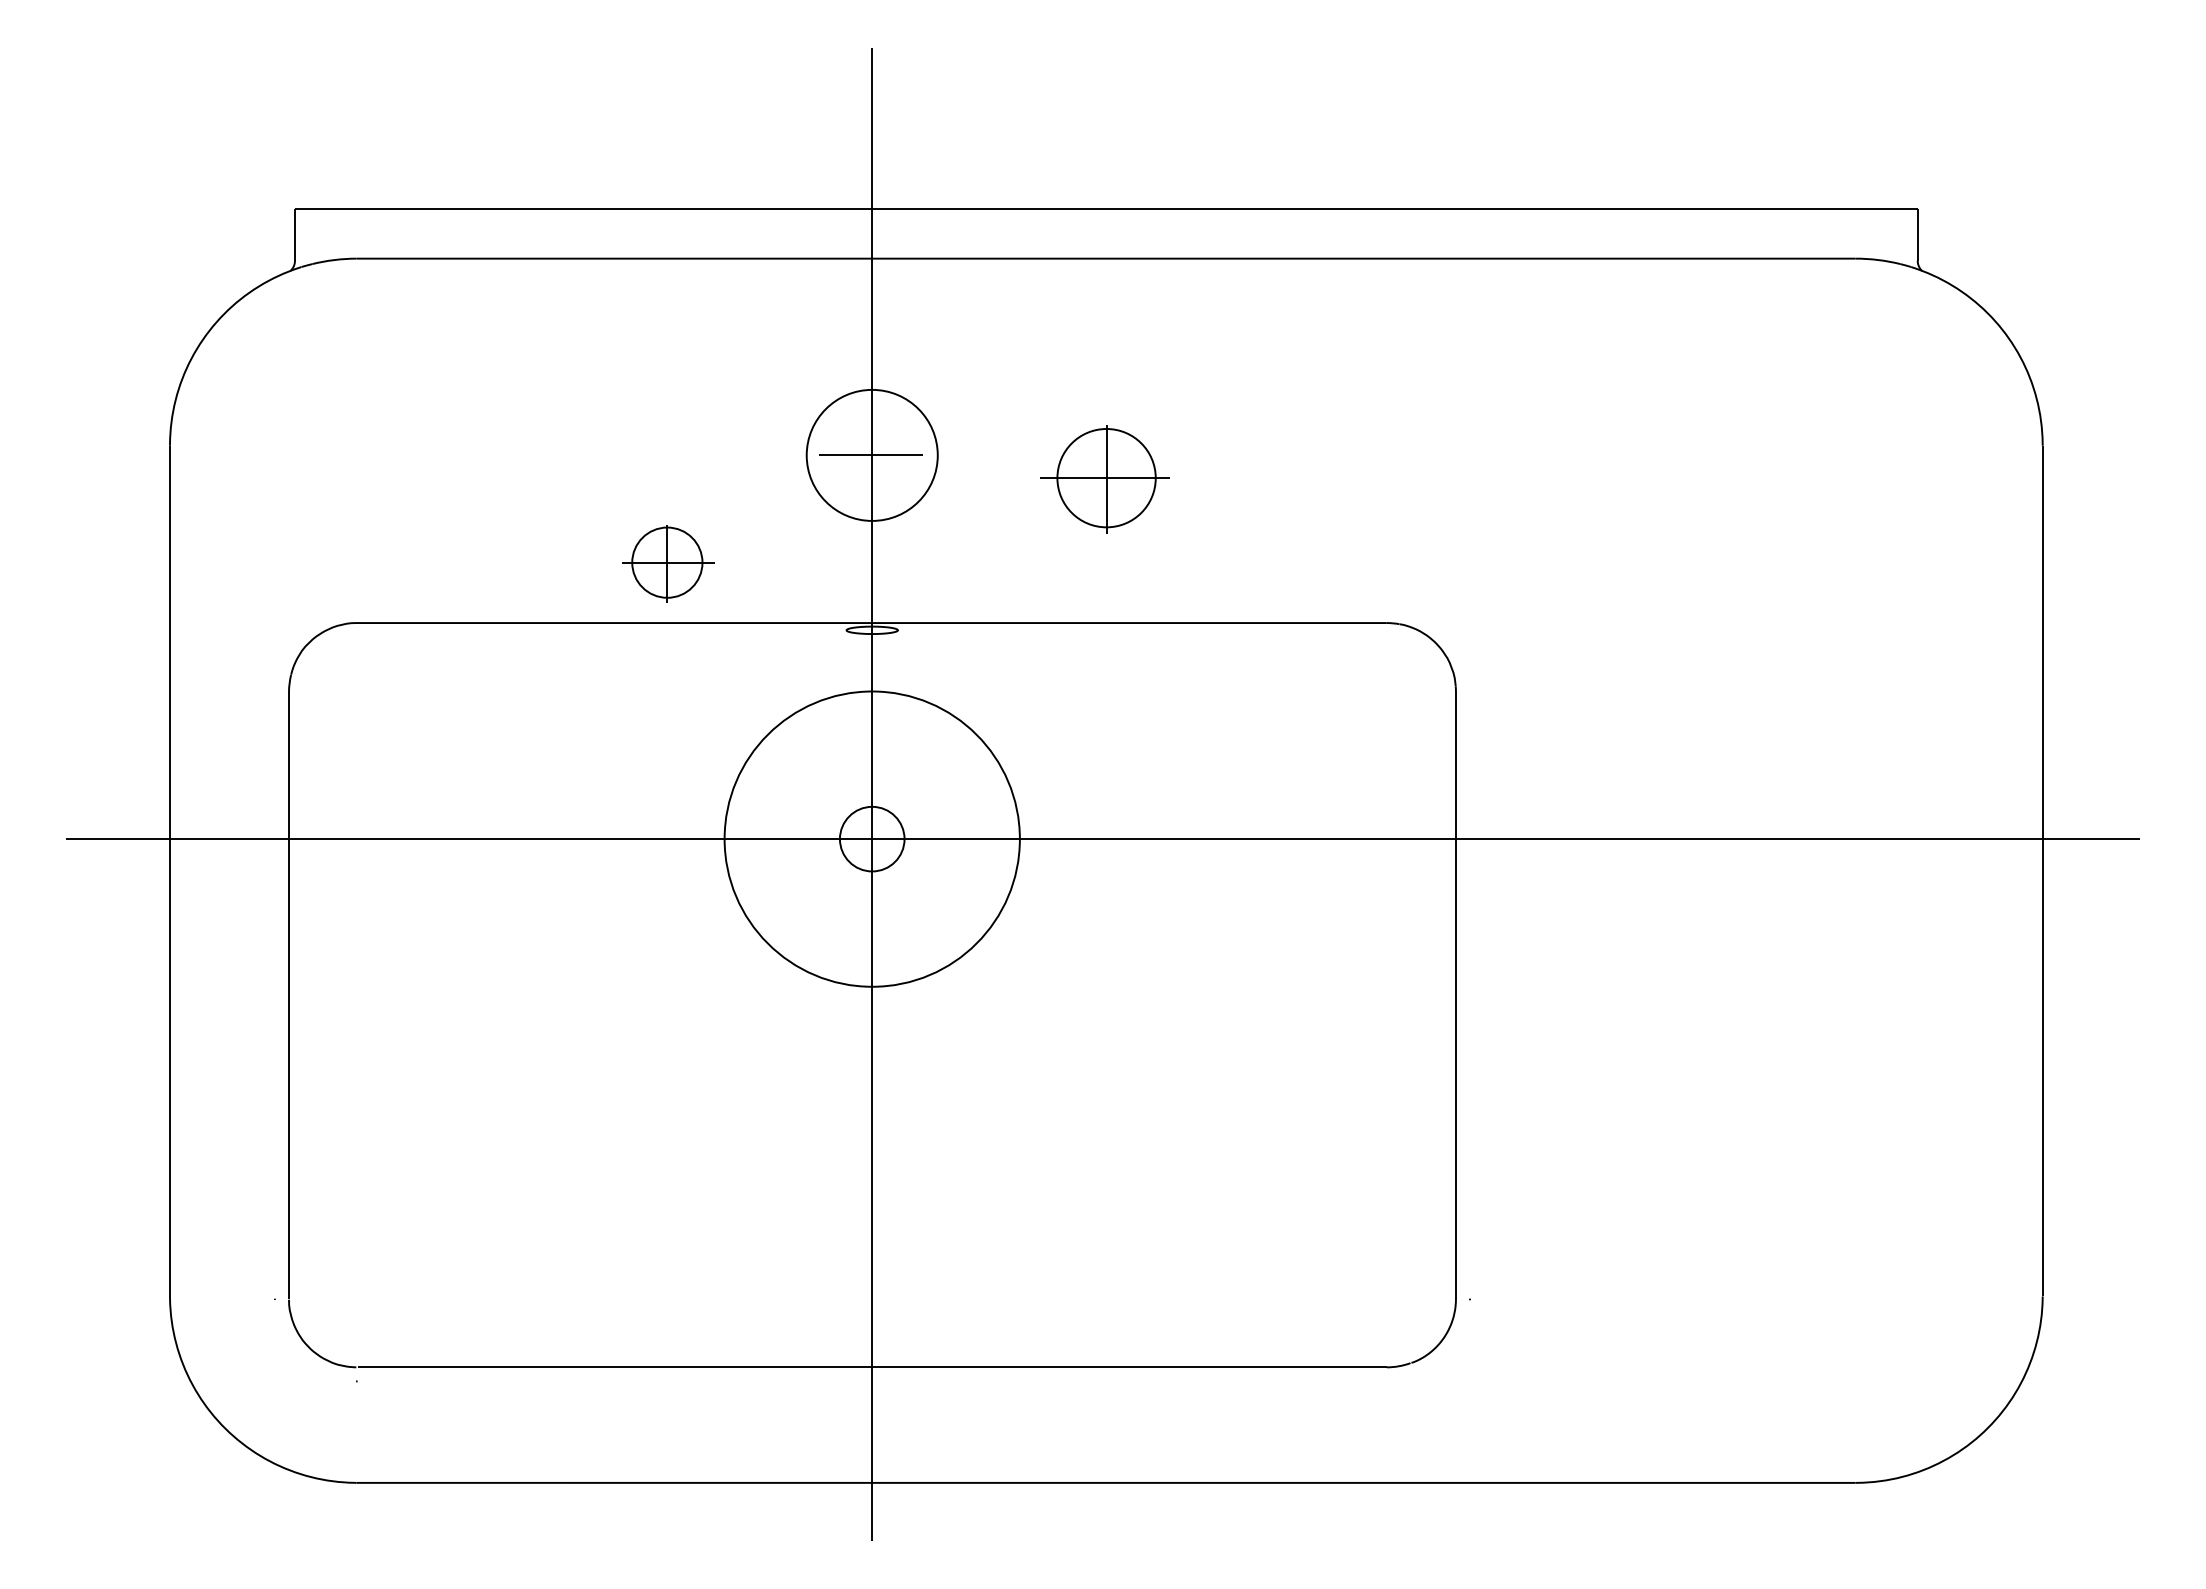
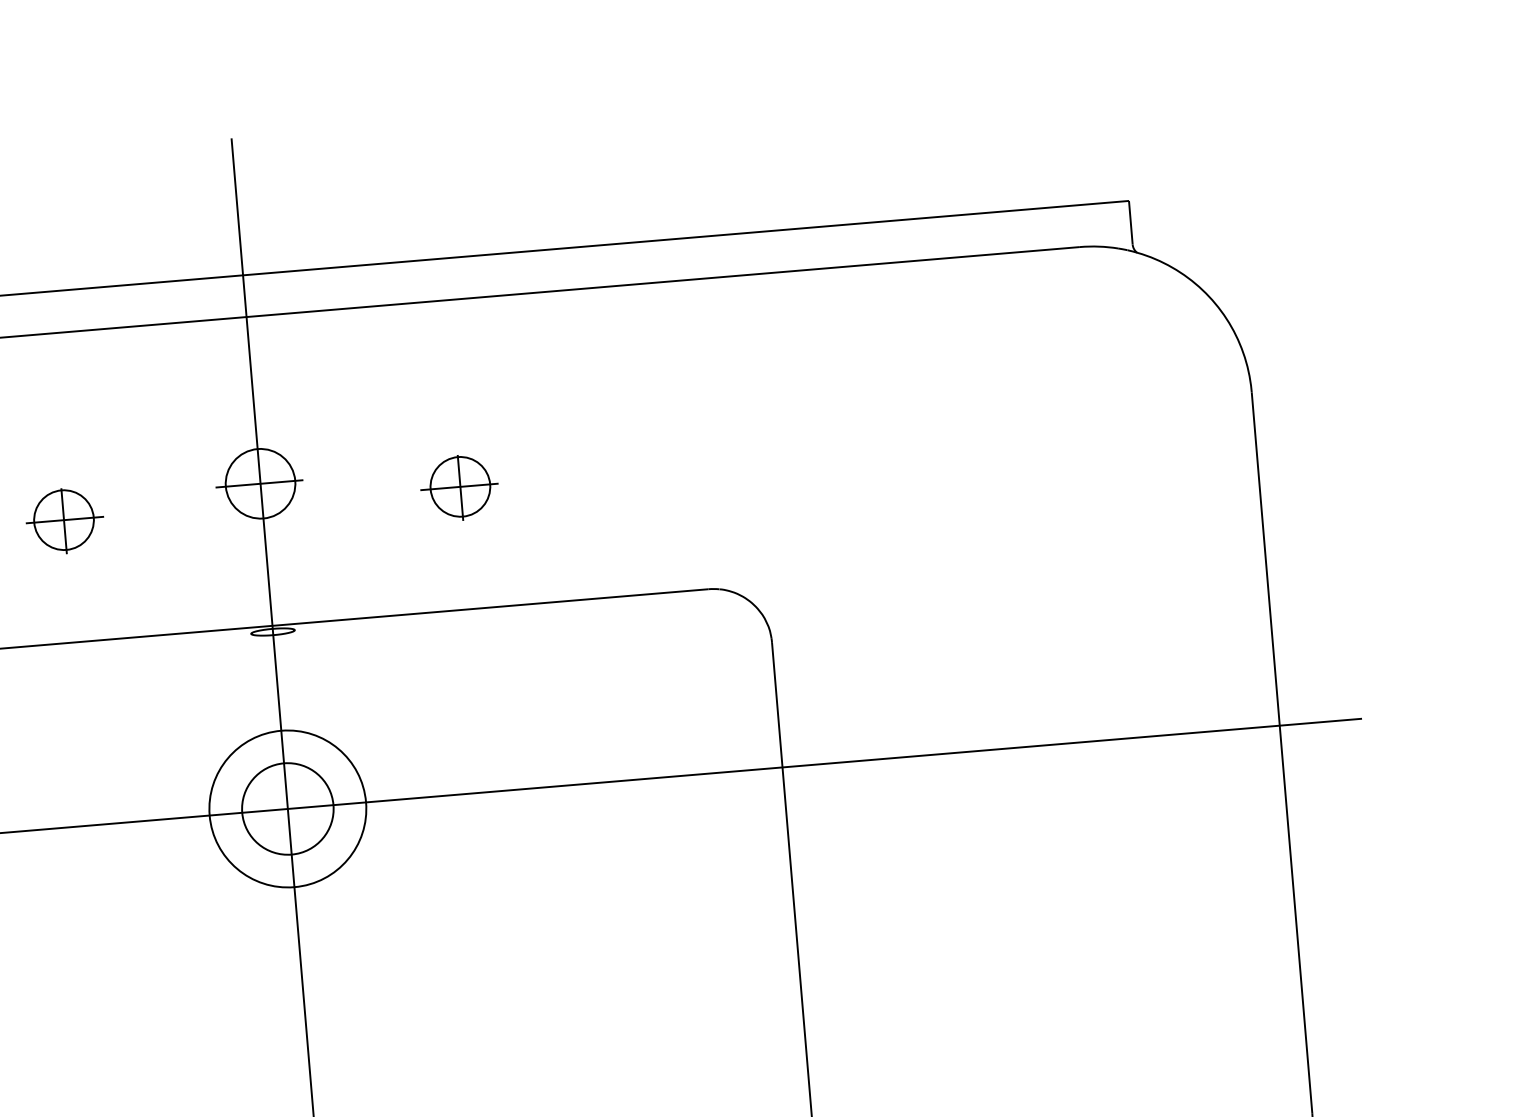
circle: (872, 455) -> (260, 483), size x0.62
part: (1104, 479) -> (459, 487), size x0.71
part: (668, 563) -> (65, 520), moved
circle: (871, 838) -> (287, 808), size x0.62
circle: (872, 838) -> (288, 808), size x1.67

